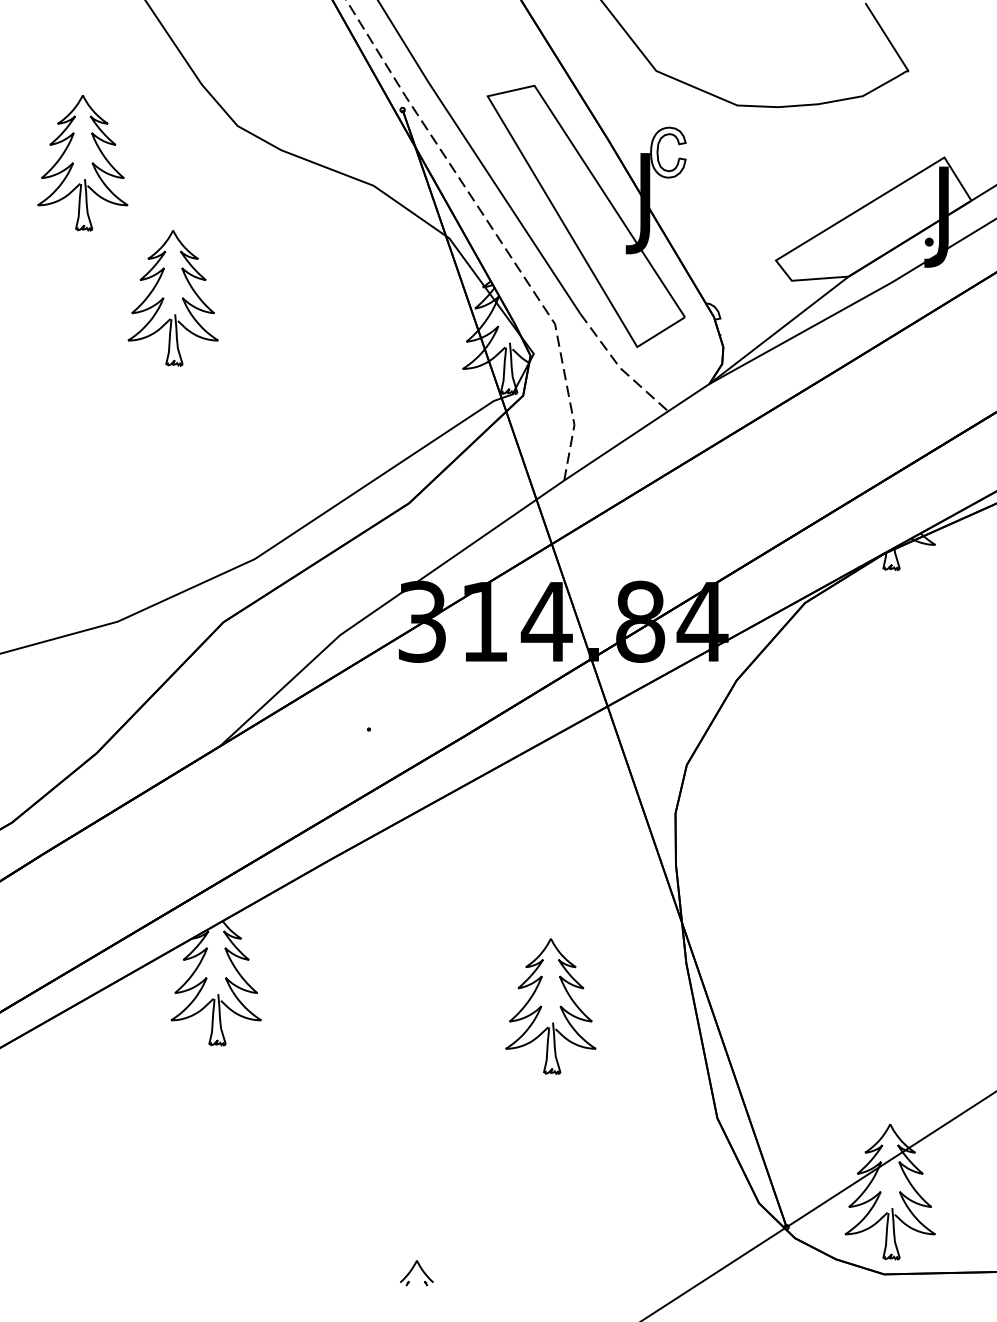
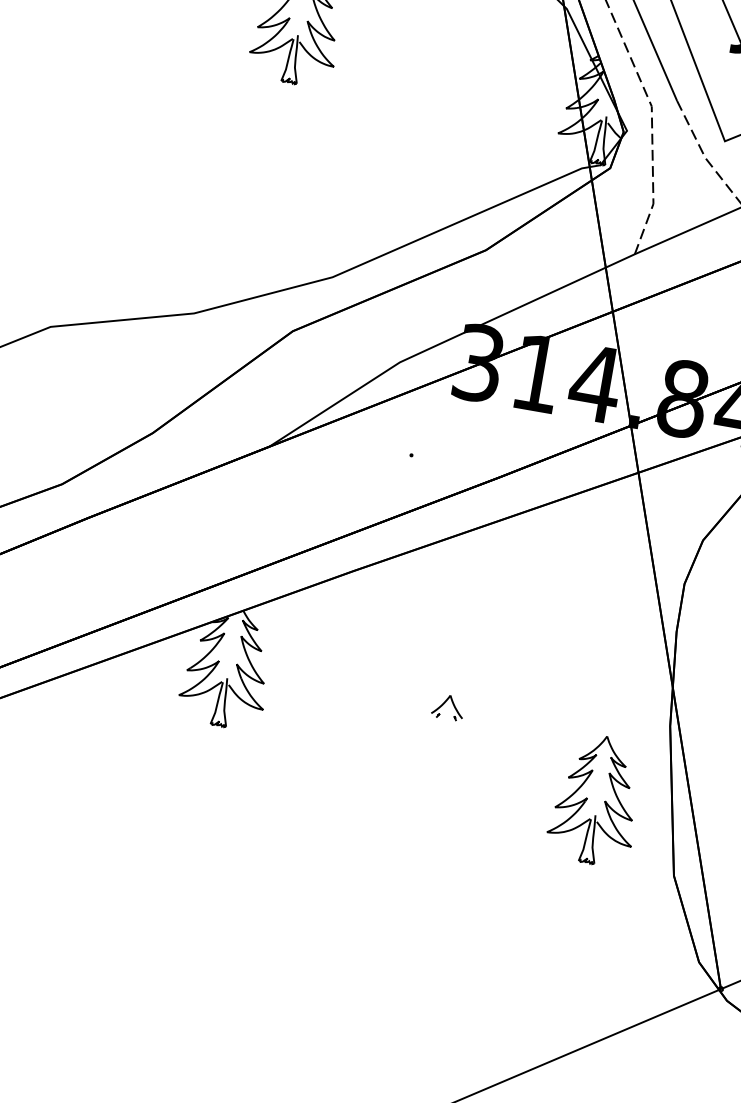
part: (550, 1006) -> (595, 799), moved
part: (416, 1273) -> (447, 707), moved

